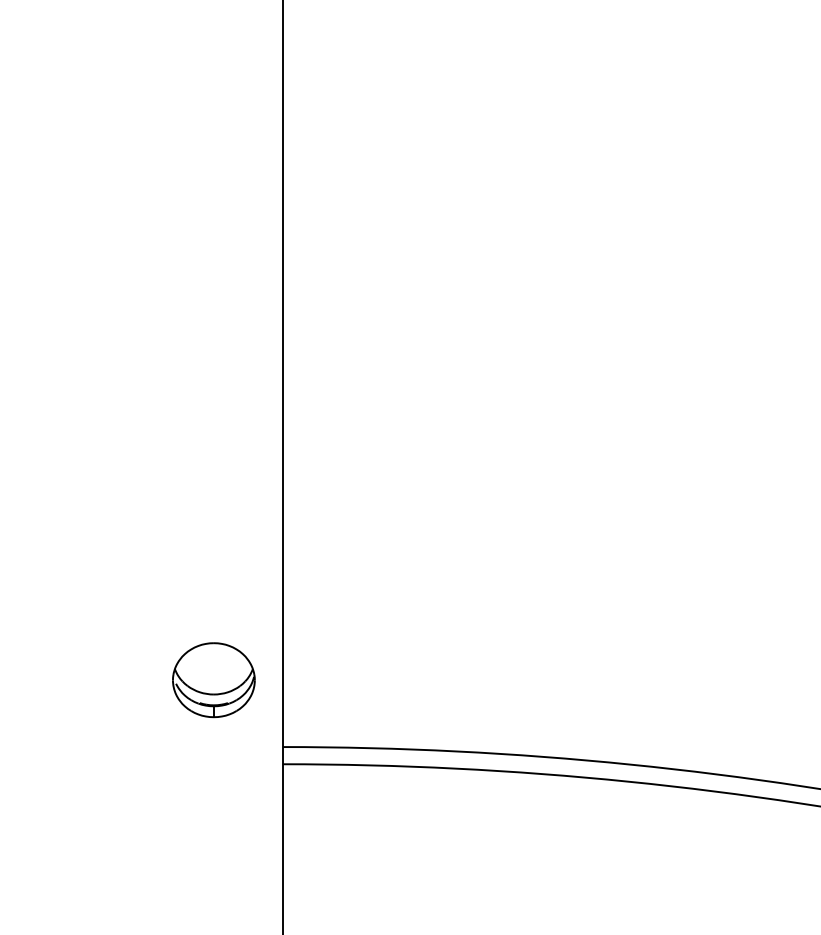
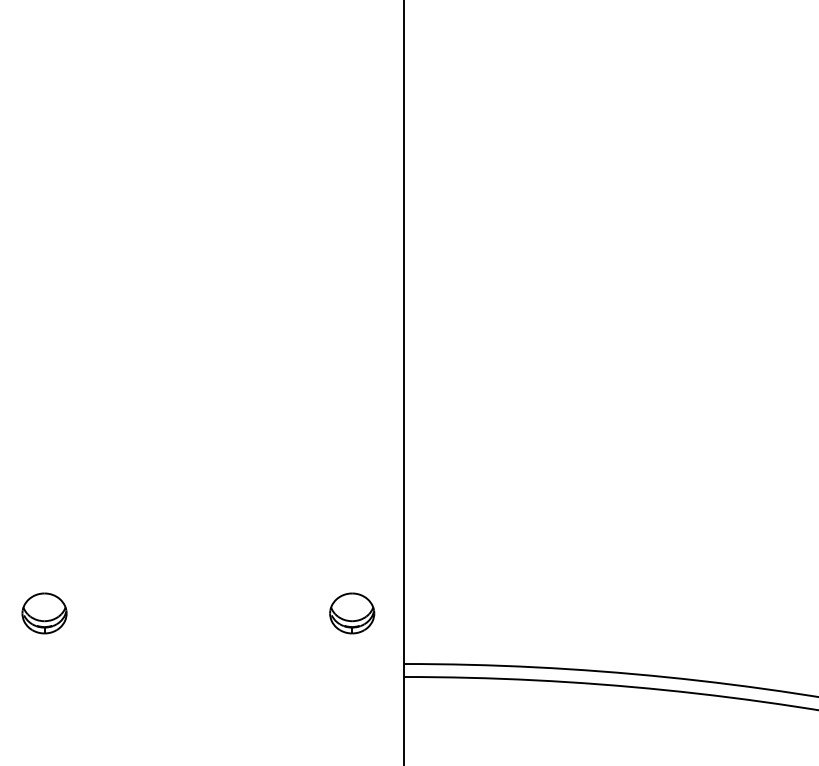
part: (214, 680) -> (352, 613), size x0.71

